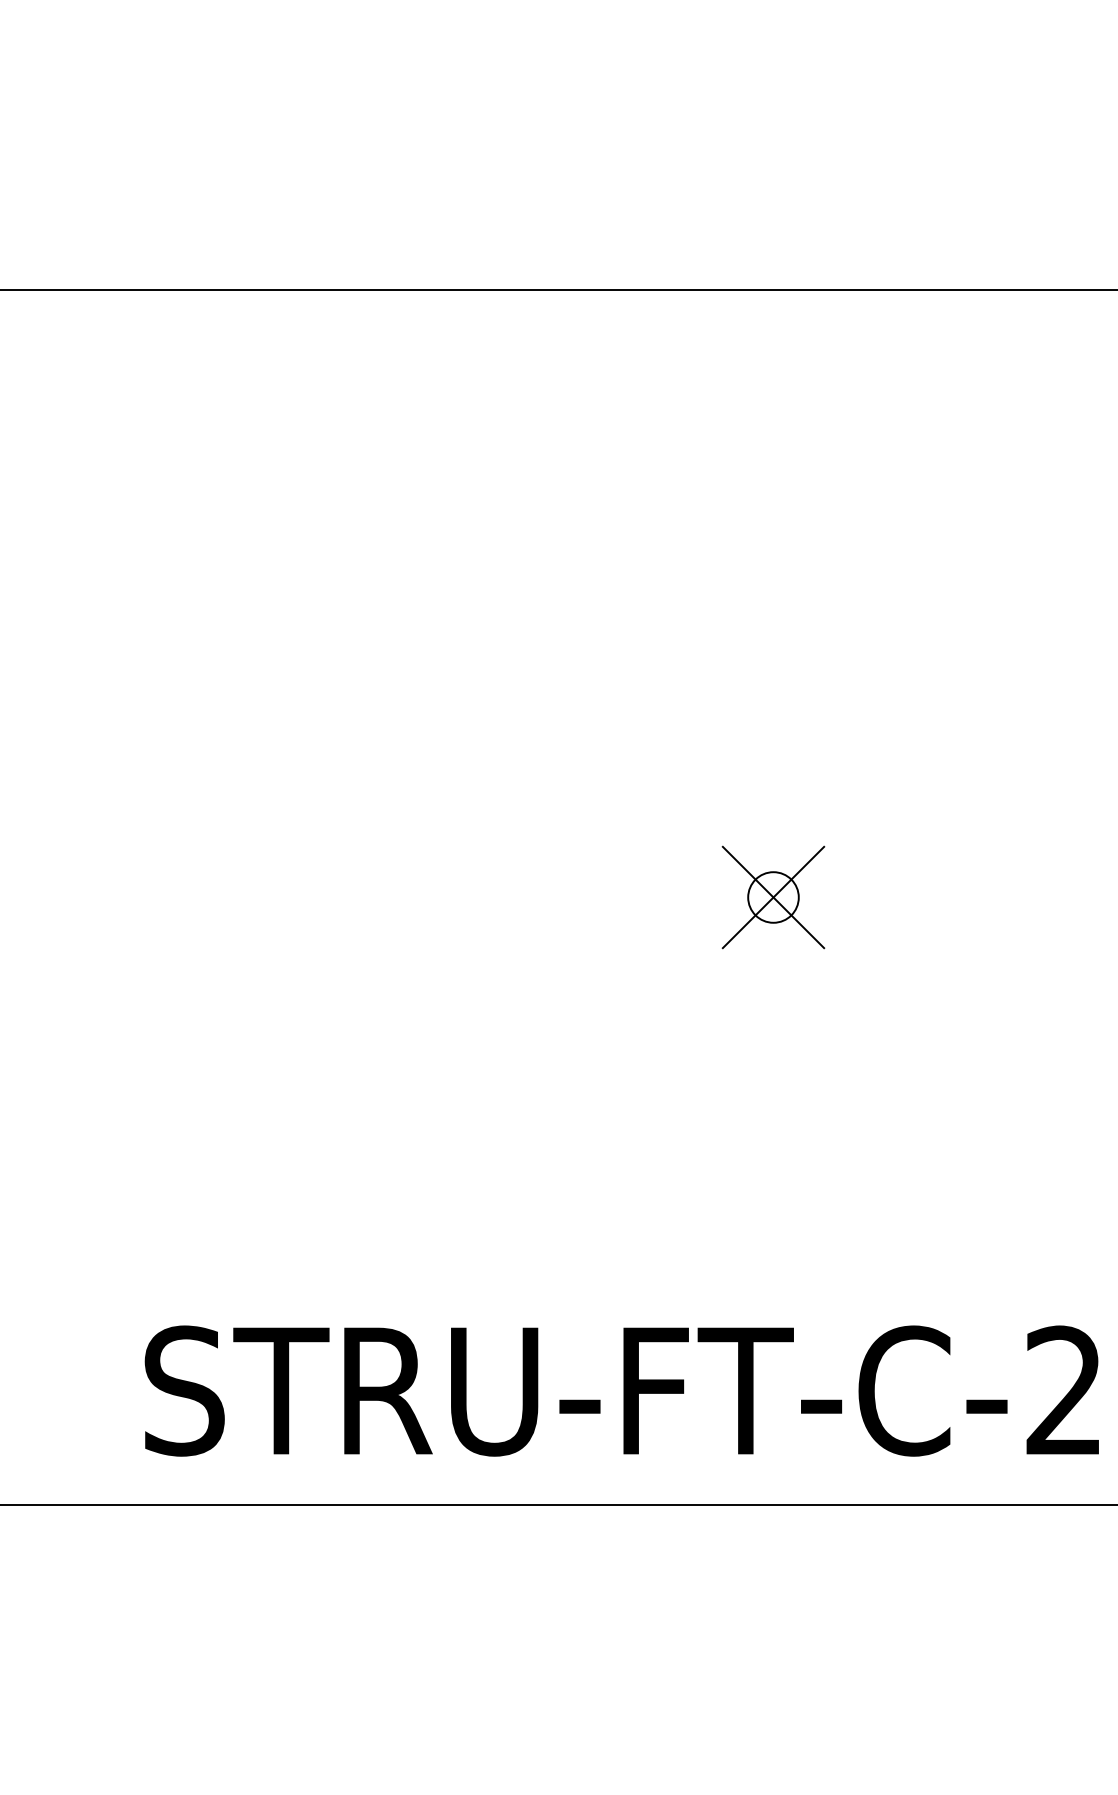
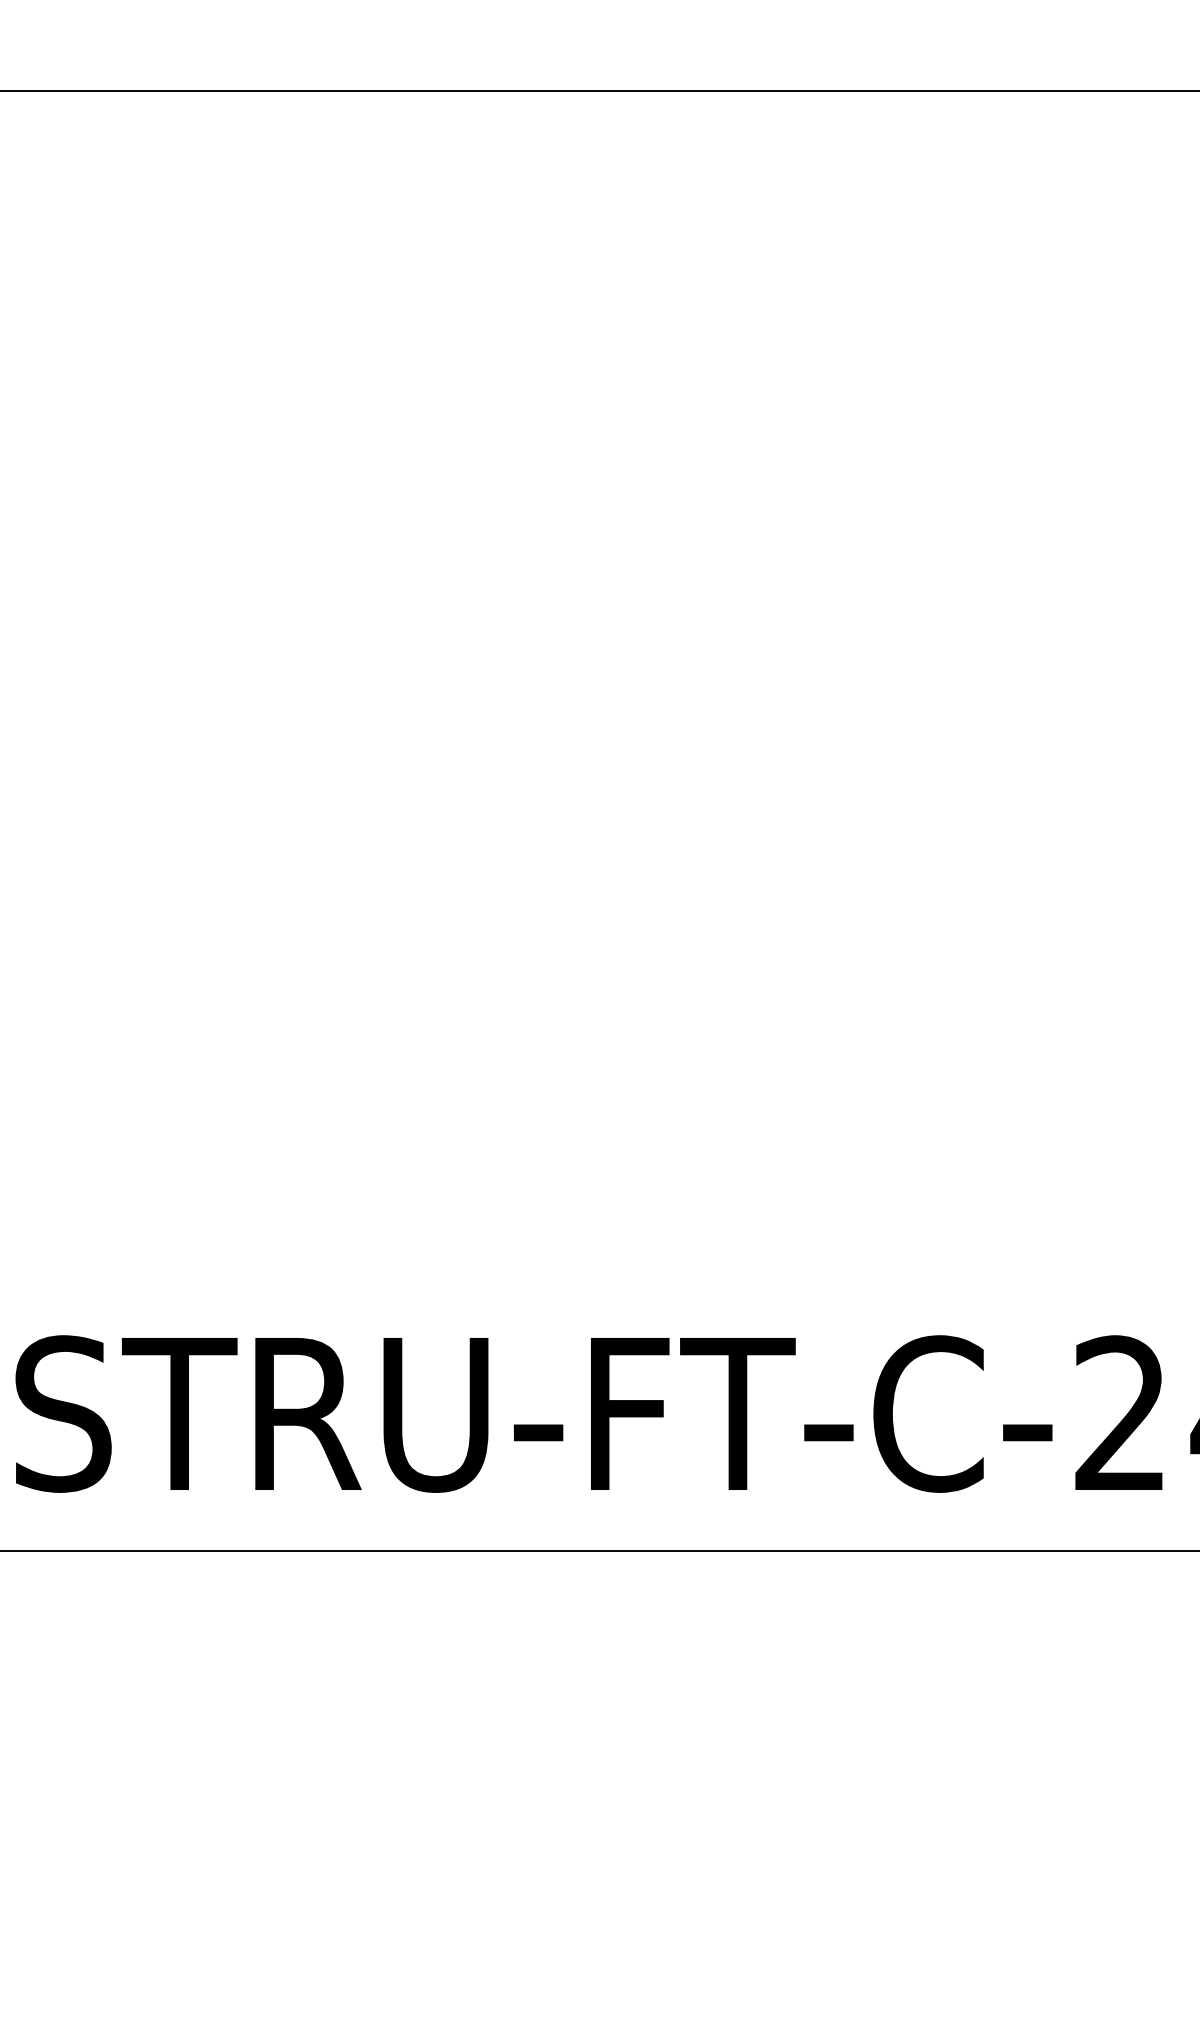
part: (773, 897) -> (771, 820), removed

